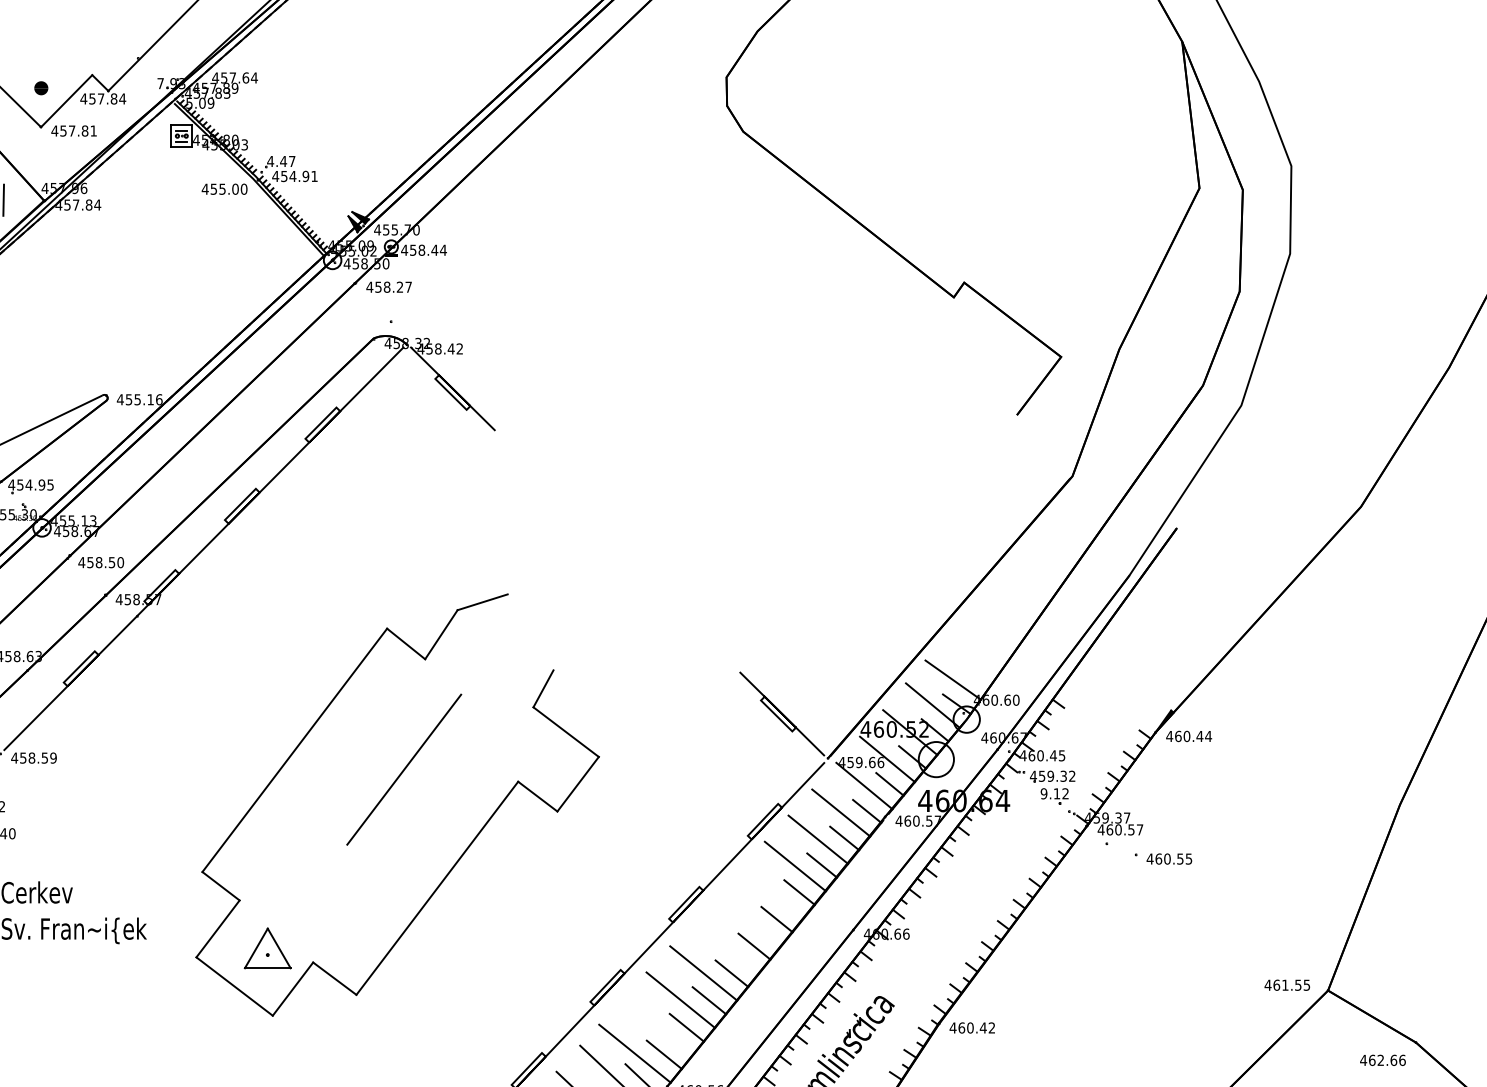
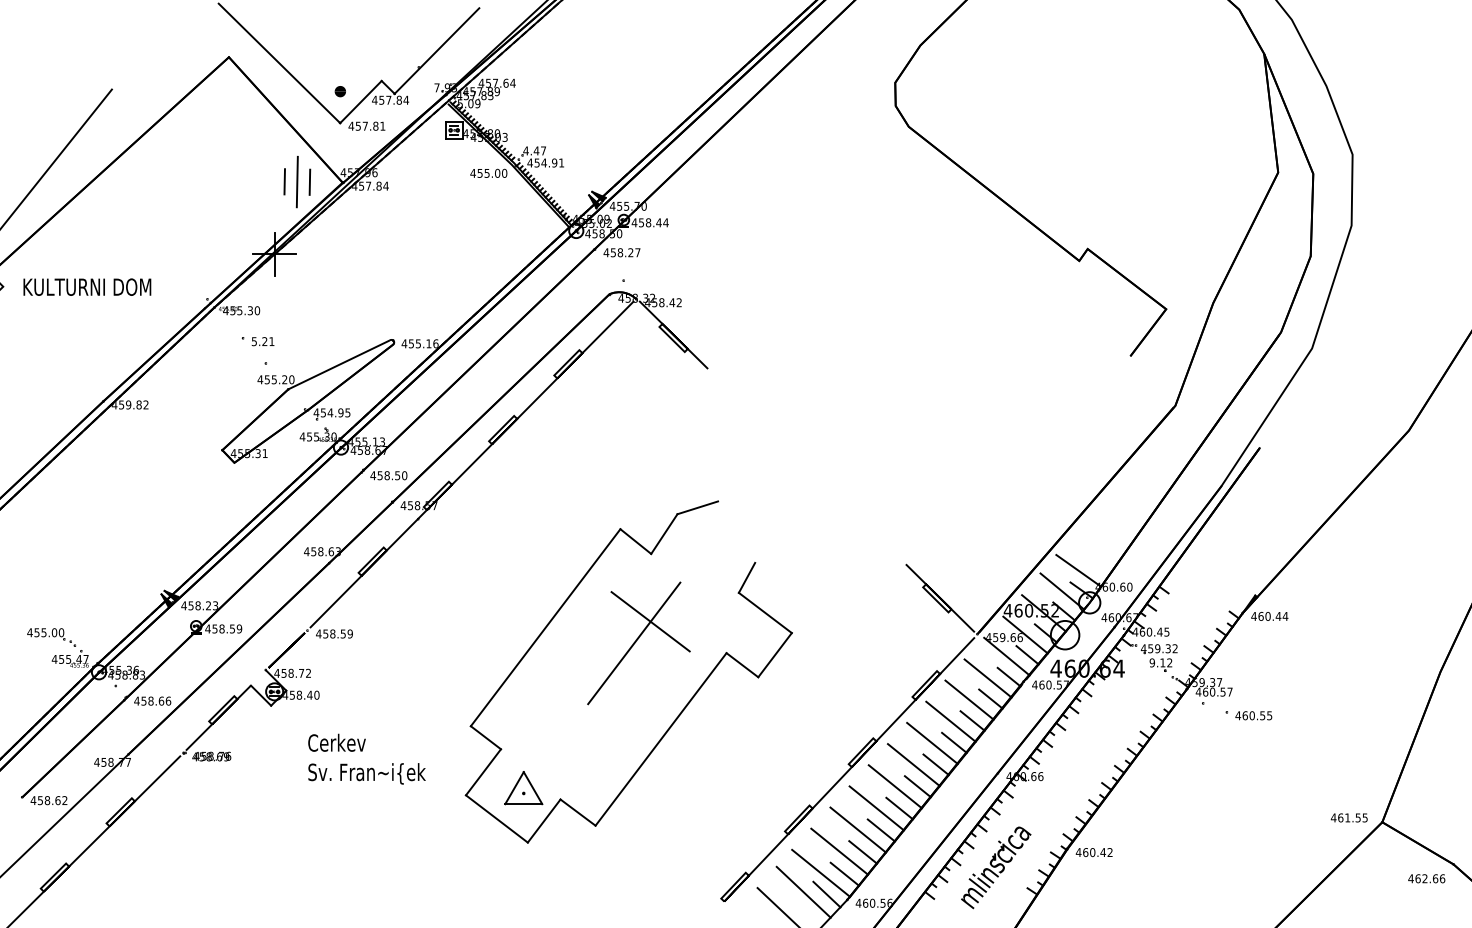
line: (424, 742) -> (650, 621), added
line: (772, 892) -> (932, 742), added
line: (749, 920) -> (913, 765), added
line: (725, 946) -> (894, 786), added
line: (657, 1026) -> (839, 851), added

